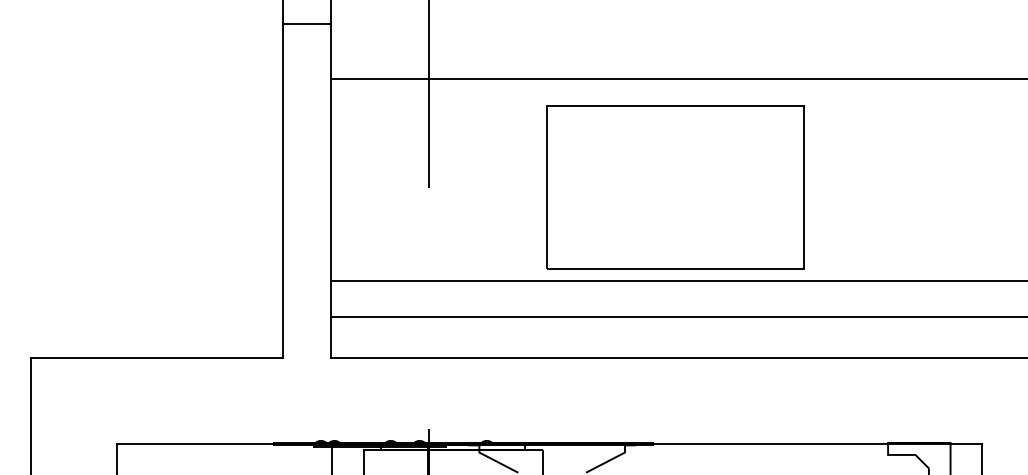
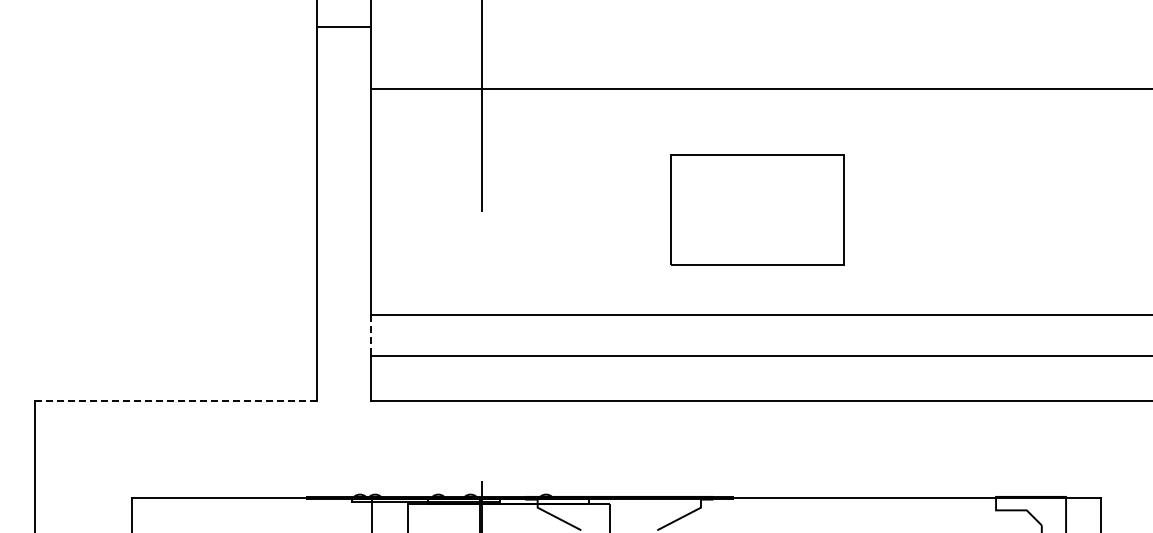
part: (675, 187) -> (757, 210), size x0.6
line: (331, 299) -> (371, 335), solid -> dashed
line: (157, 357) -> (176, 401), solid -> dashed

